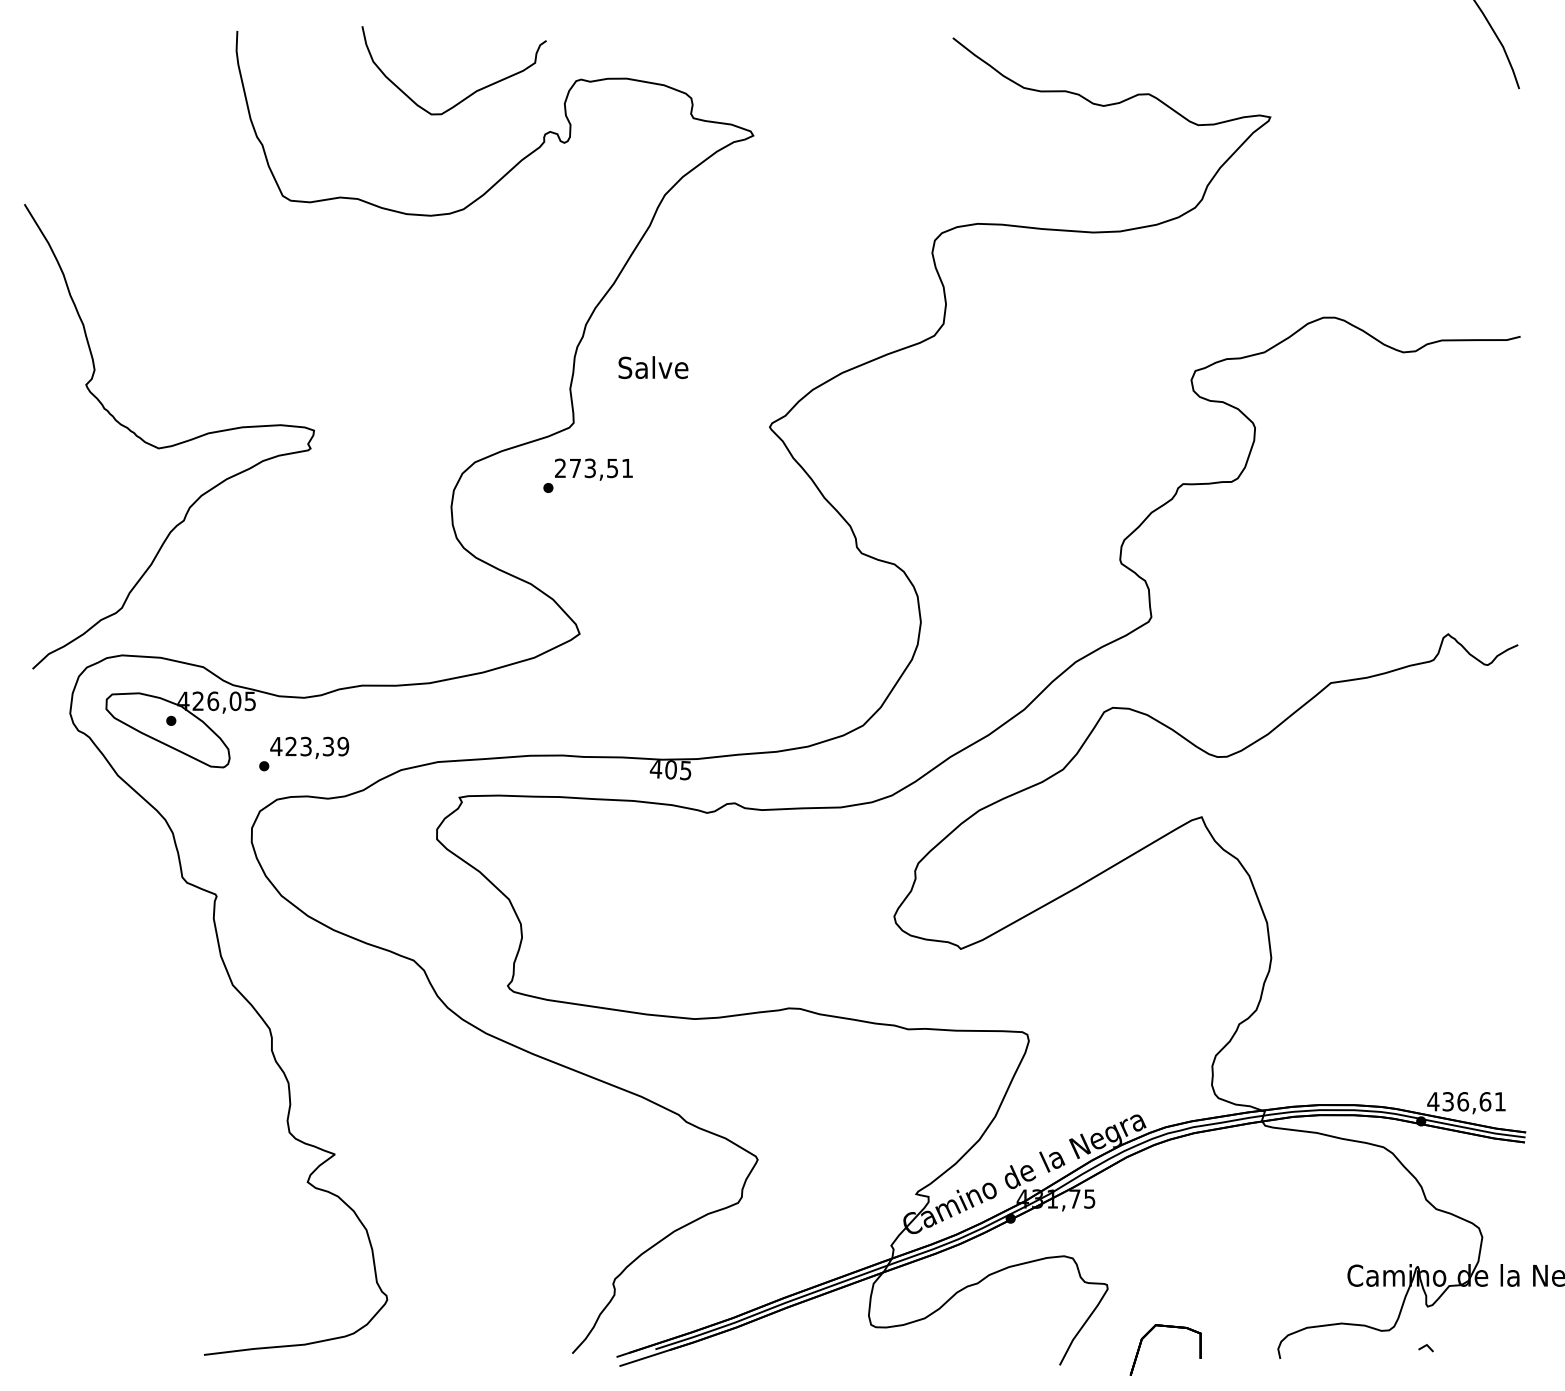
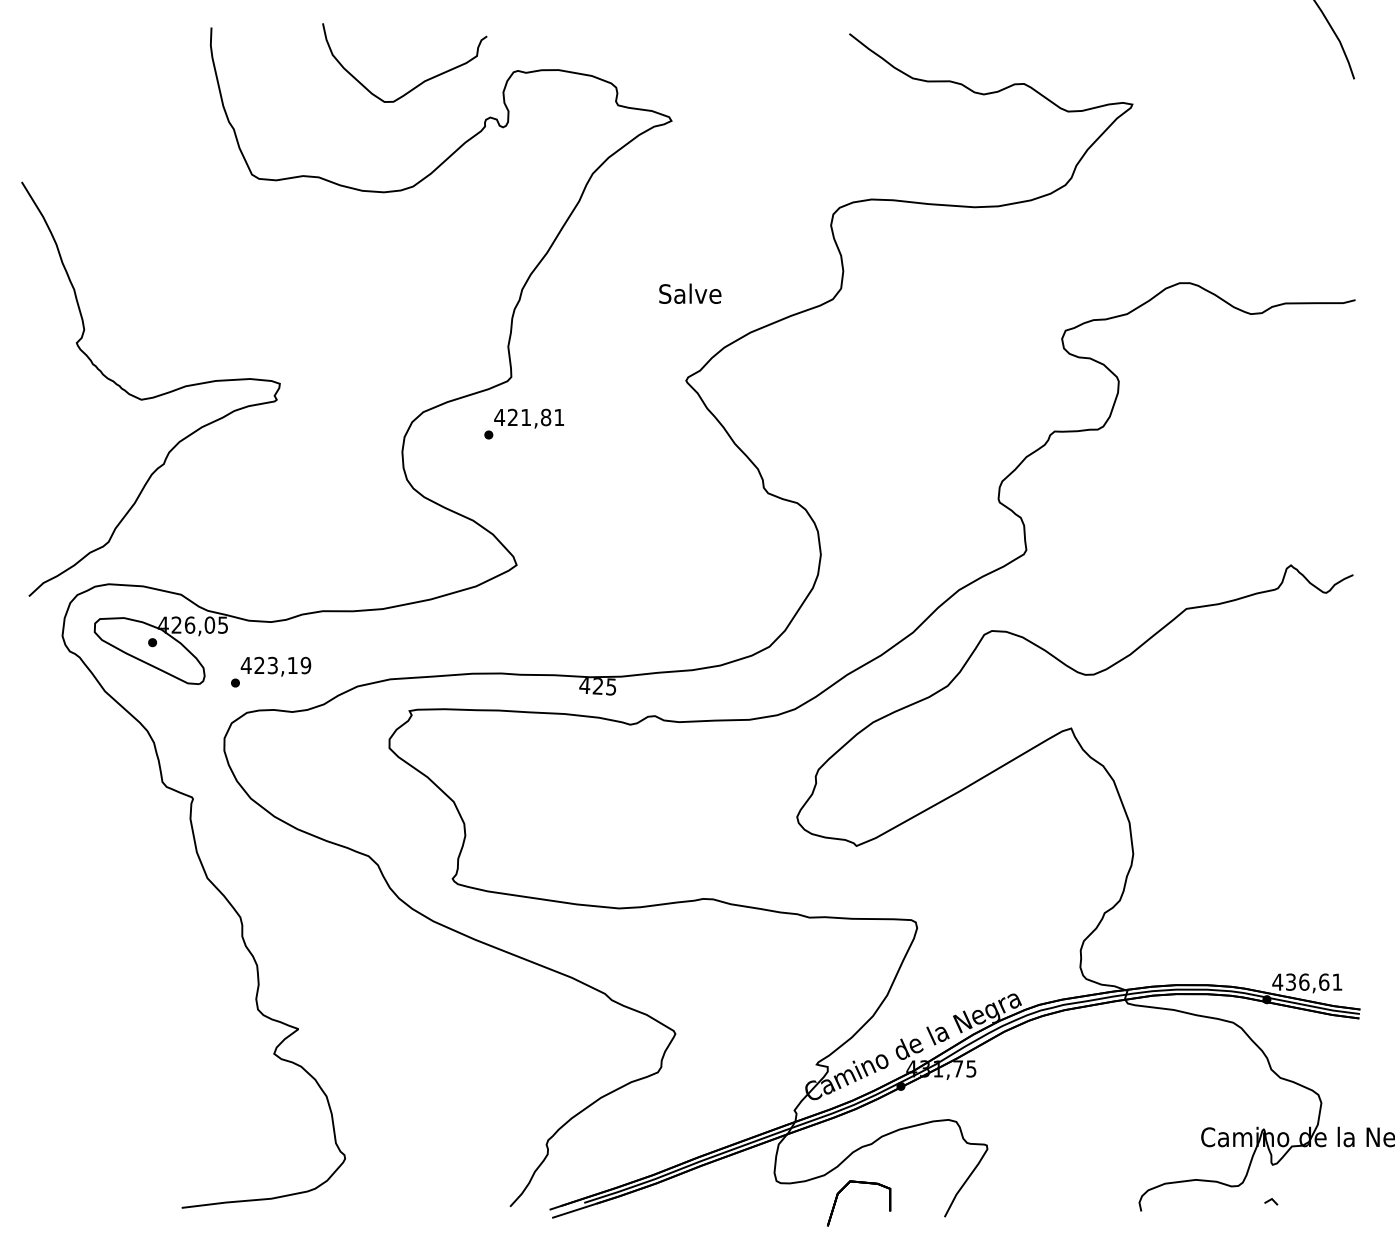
text: (653, 367) -> (690, 293), moved
text: (586, 468) -> (522, 417), 273,51 -> 421,81
text: (327, 746) -> (291, 665), 423,39 -> 423,19
text: (670, 769) -> (597, 685), 405 -> 425
part: (1166, 1327) -> (859, 1183), moved

